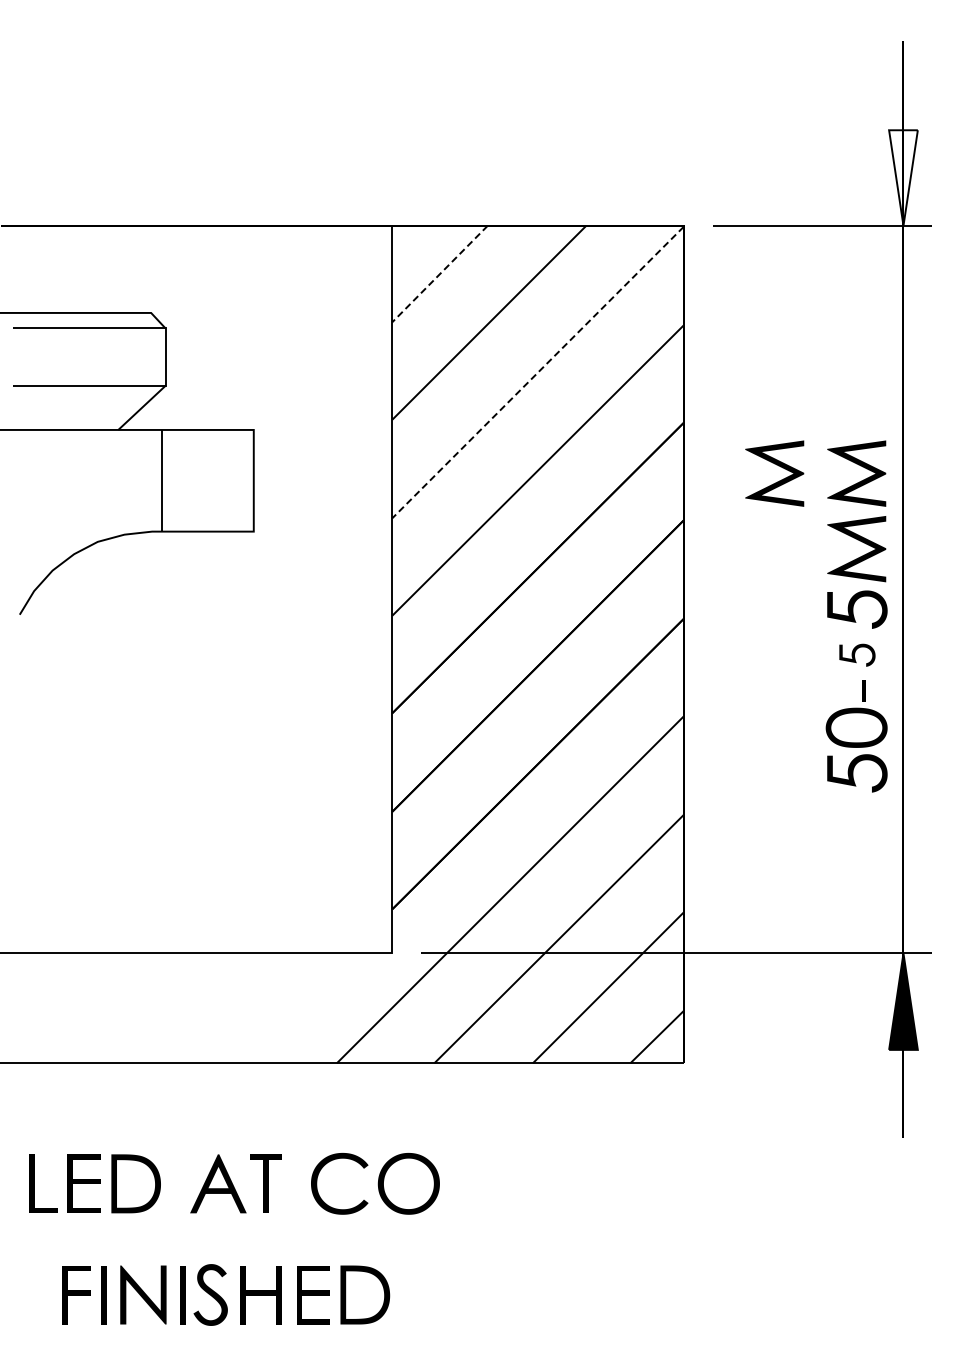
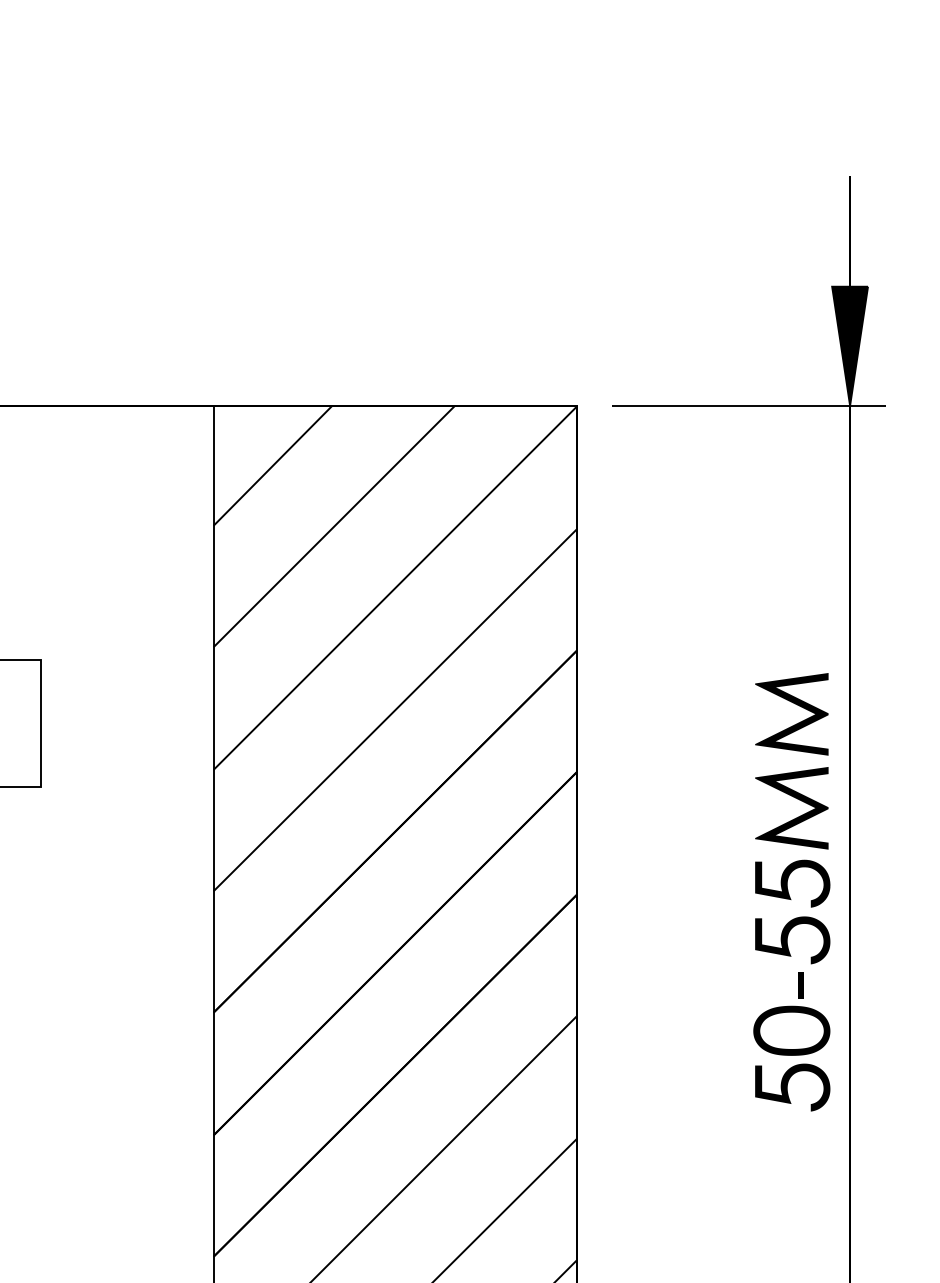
fill: (903, 177) -> (850, 345), added
line: (440, 274) -> (273, 466), dashed -> solid
line: (537, 372) -> (394, 588), dashed -> solid
part: (778, 466) -> (694, 705), removed
part: (857, 655) -> (792, 940), size x1.67

